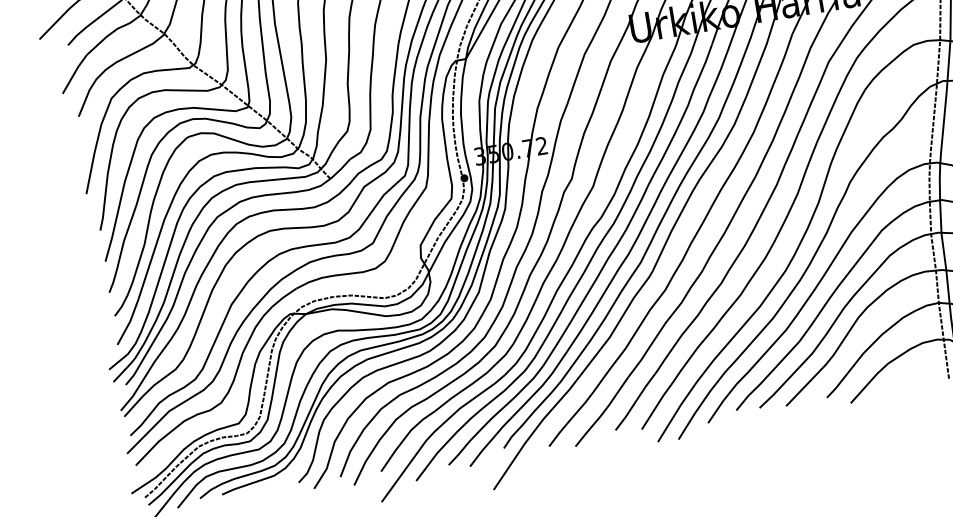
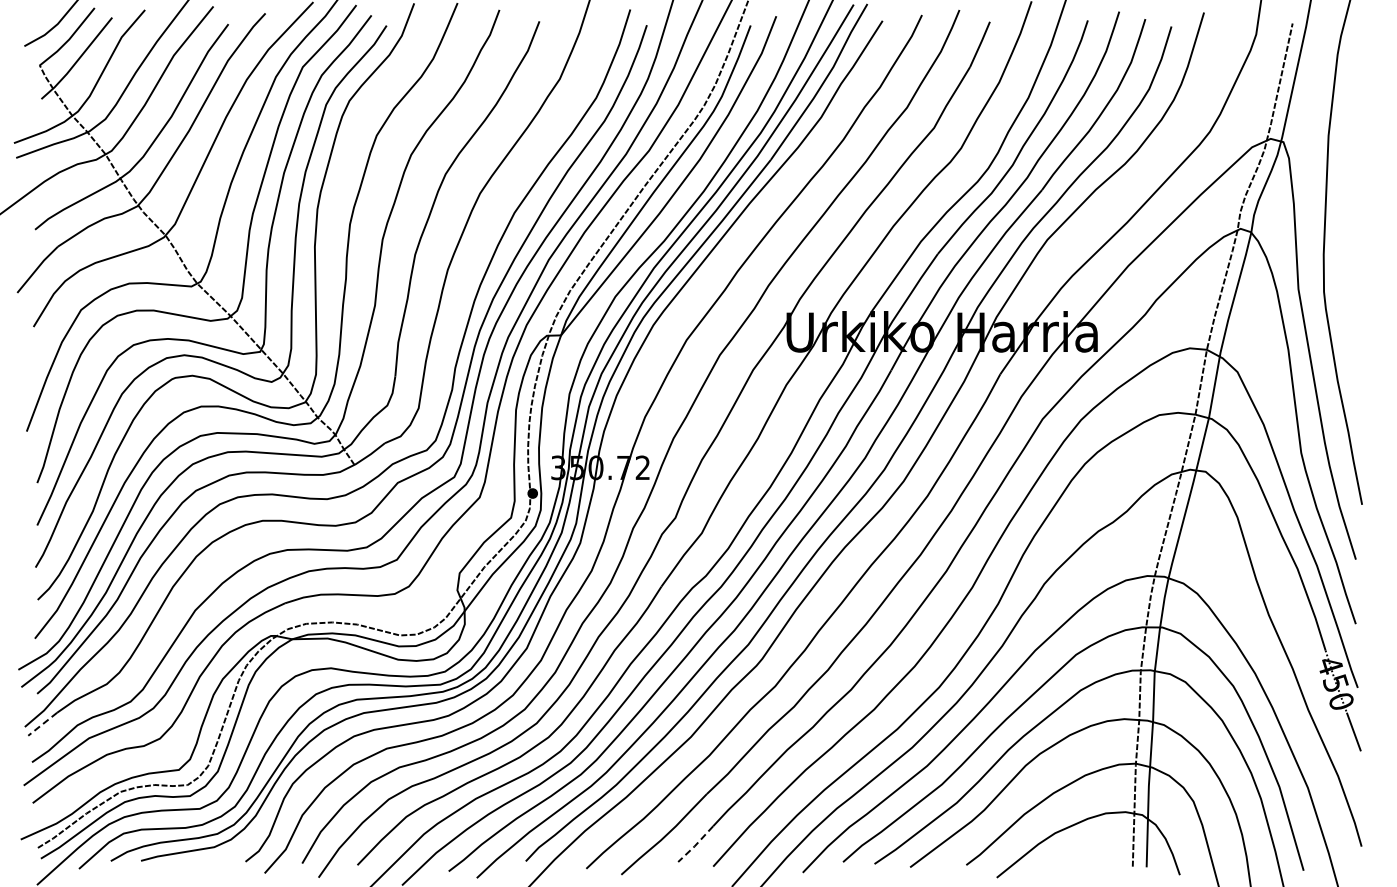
line: (133, 406) -> (42, 724), solid -> dashed
line: (626, 415) -> (695, 844), solid -> dashed

